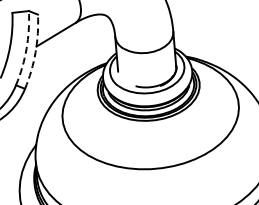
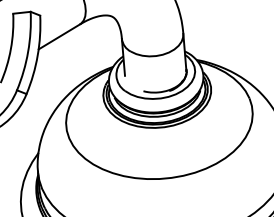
arc: (26, 48) -> (28, 51), dashed -> solid
arc: (35, 52) -> (37, 55), dashed -> solid

